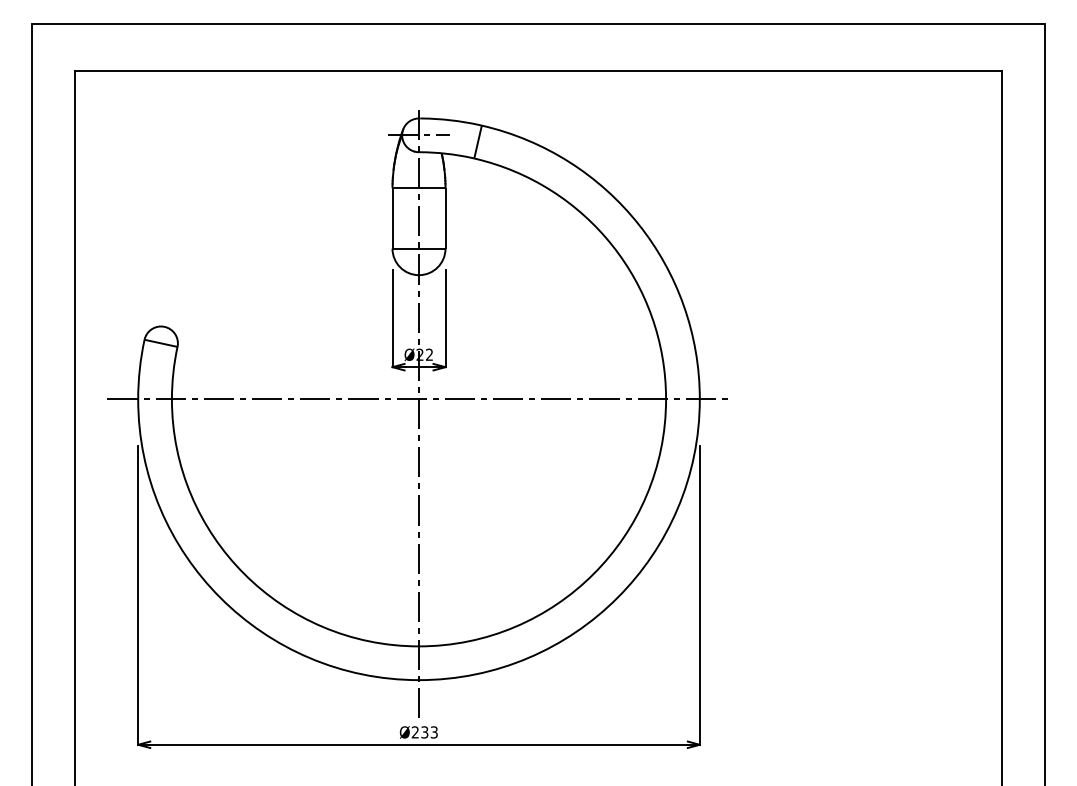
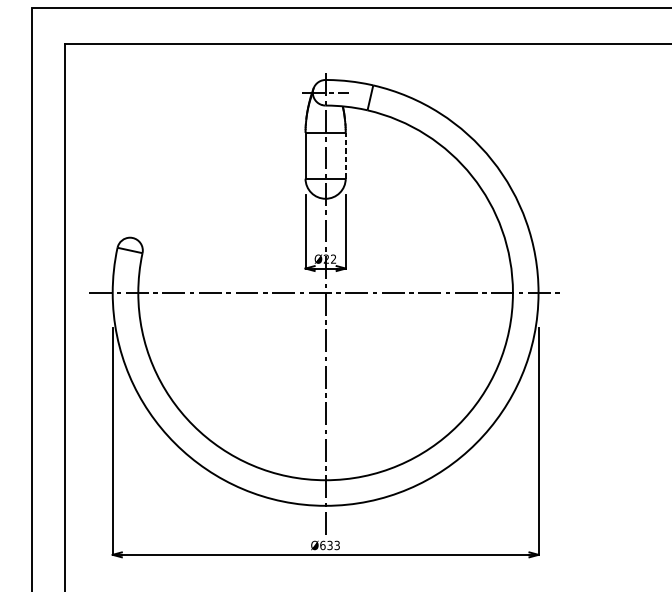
line: (445, 218) -> (345, 155), solid -> dashed
text: (415, 732) -> (322, 545), Ø233 -> Ø633

